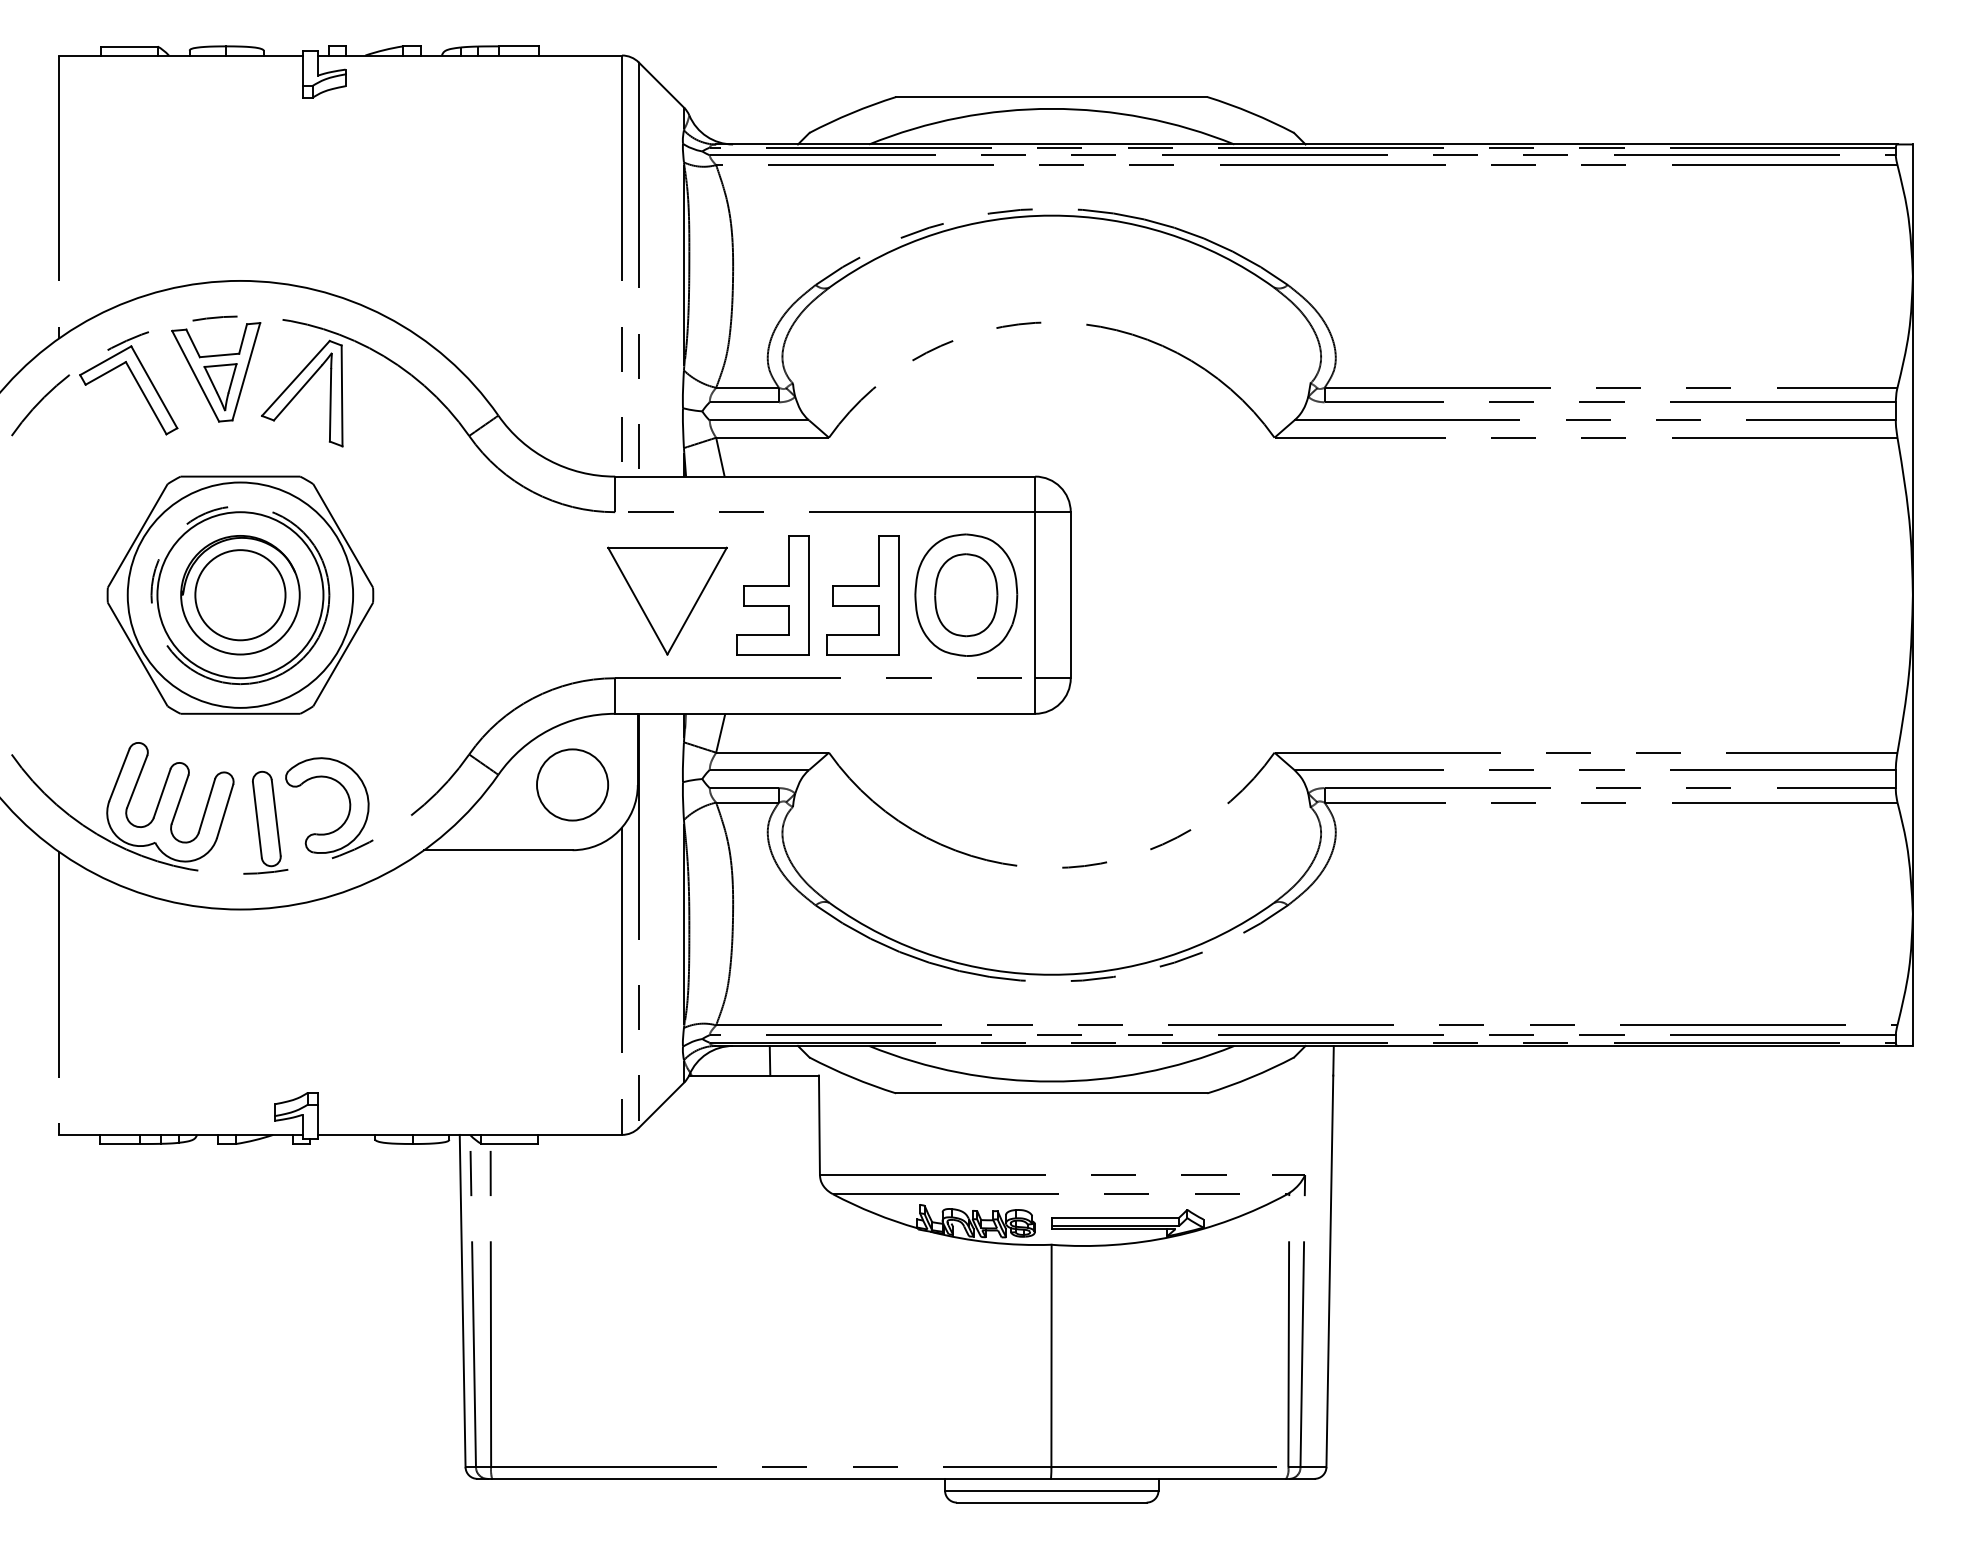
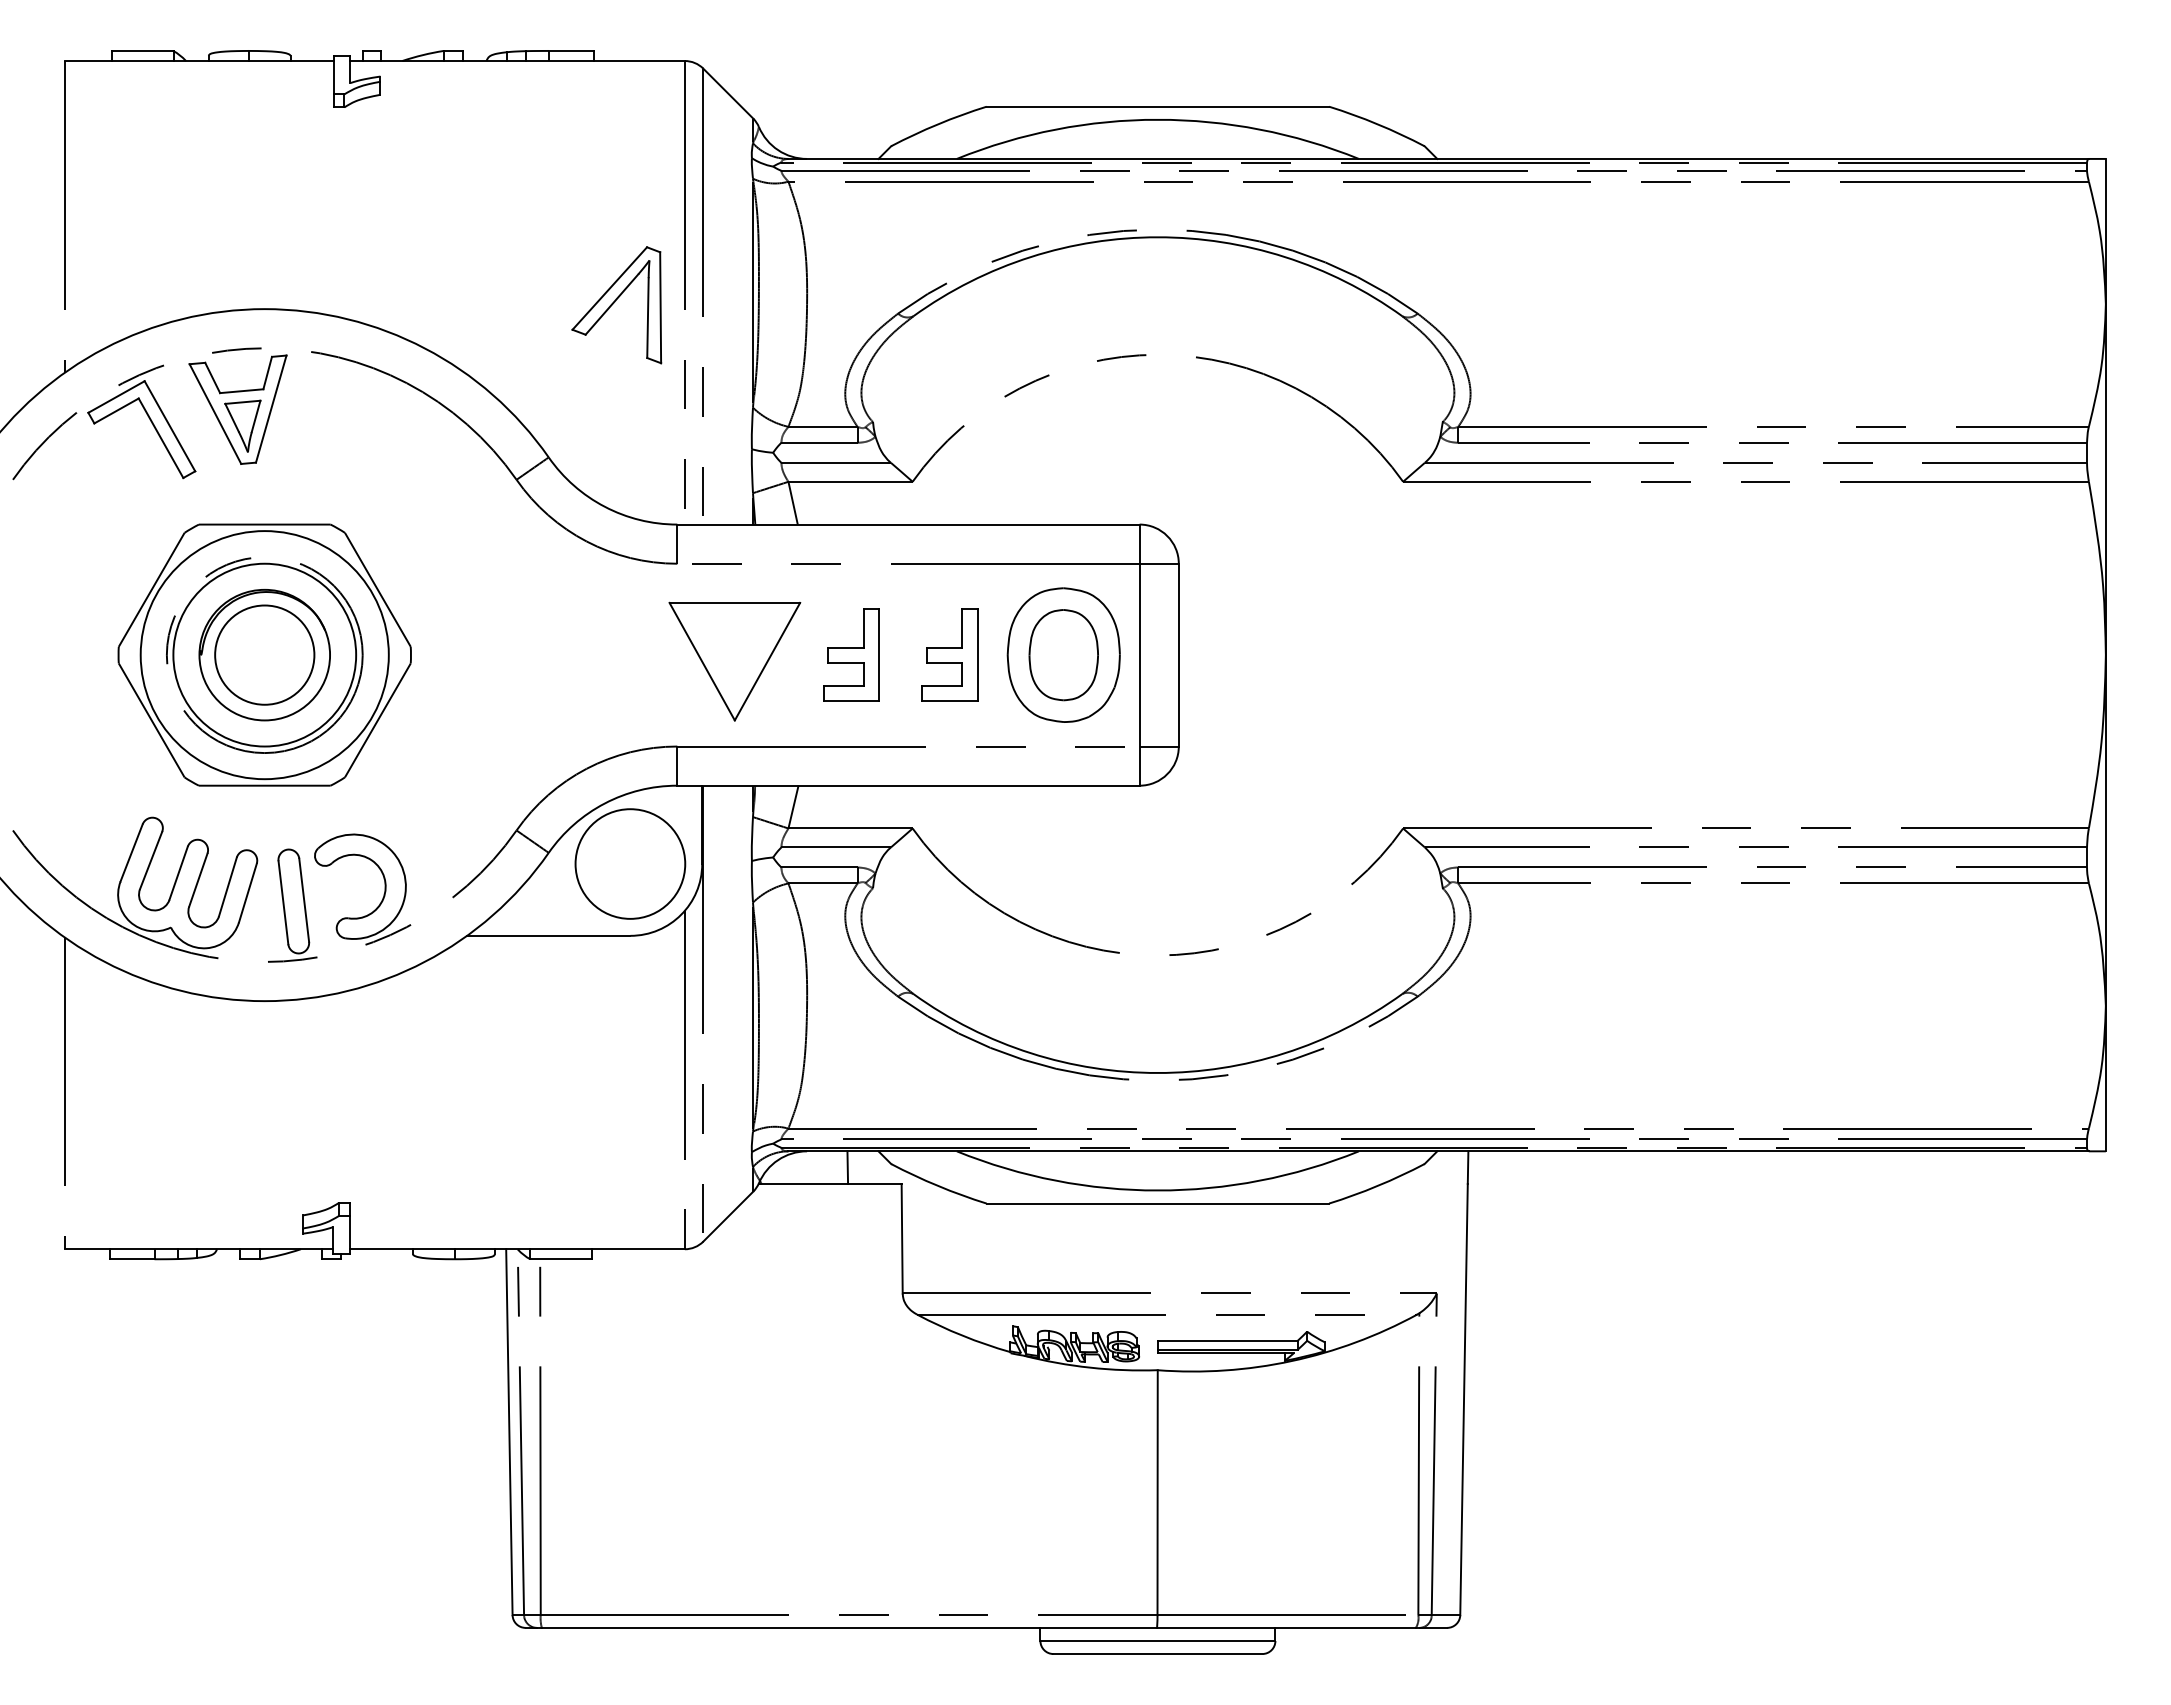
part: (301, 393) -> (616, 305), moved
part: (773, 594) -> (851, 654), size x0.7
part: (862, 594) -> (949, 654), size x0.7
circle: (572, 784) -> (630, 863), size x1.4

